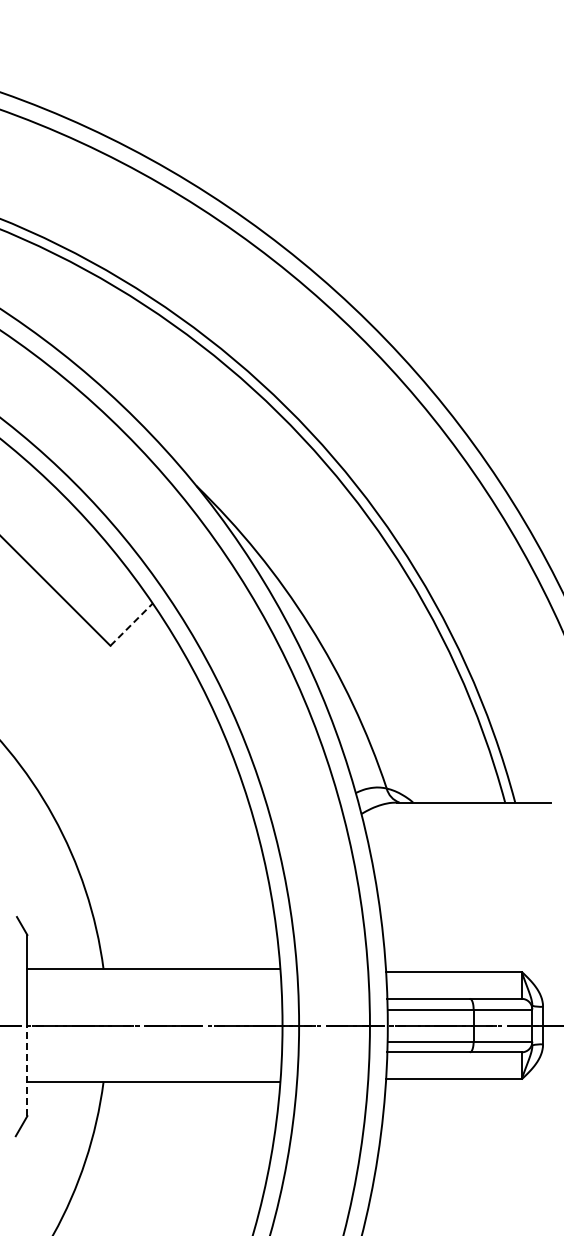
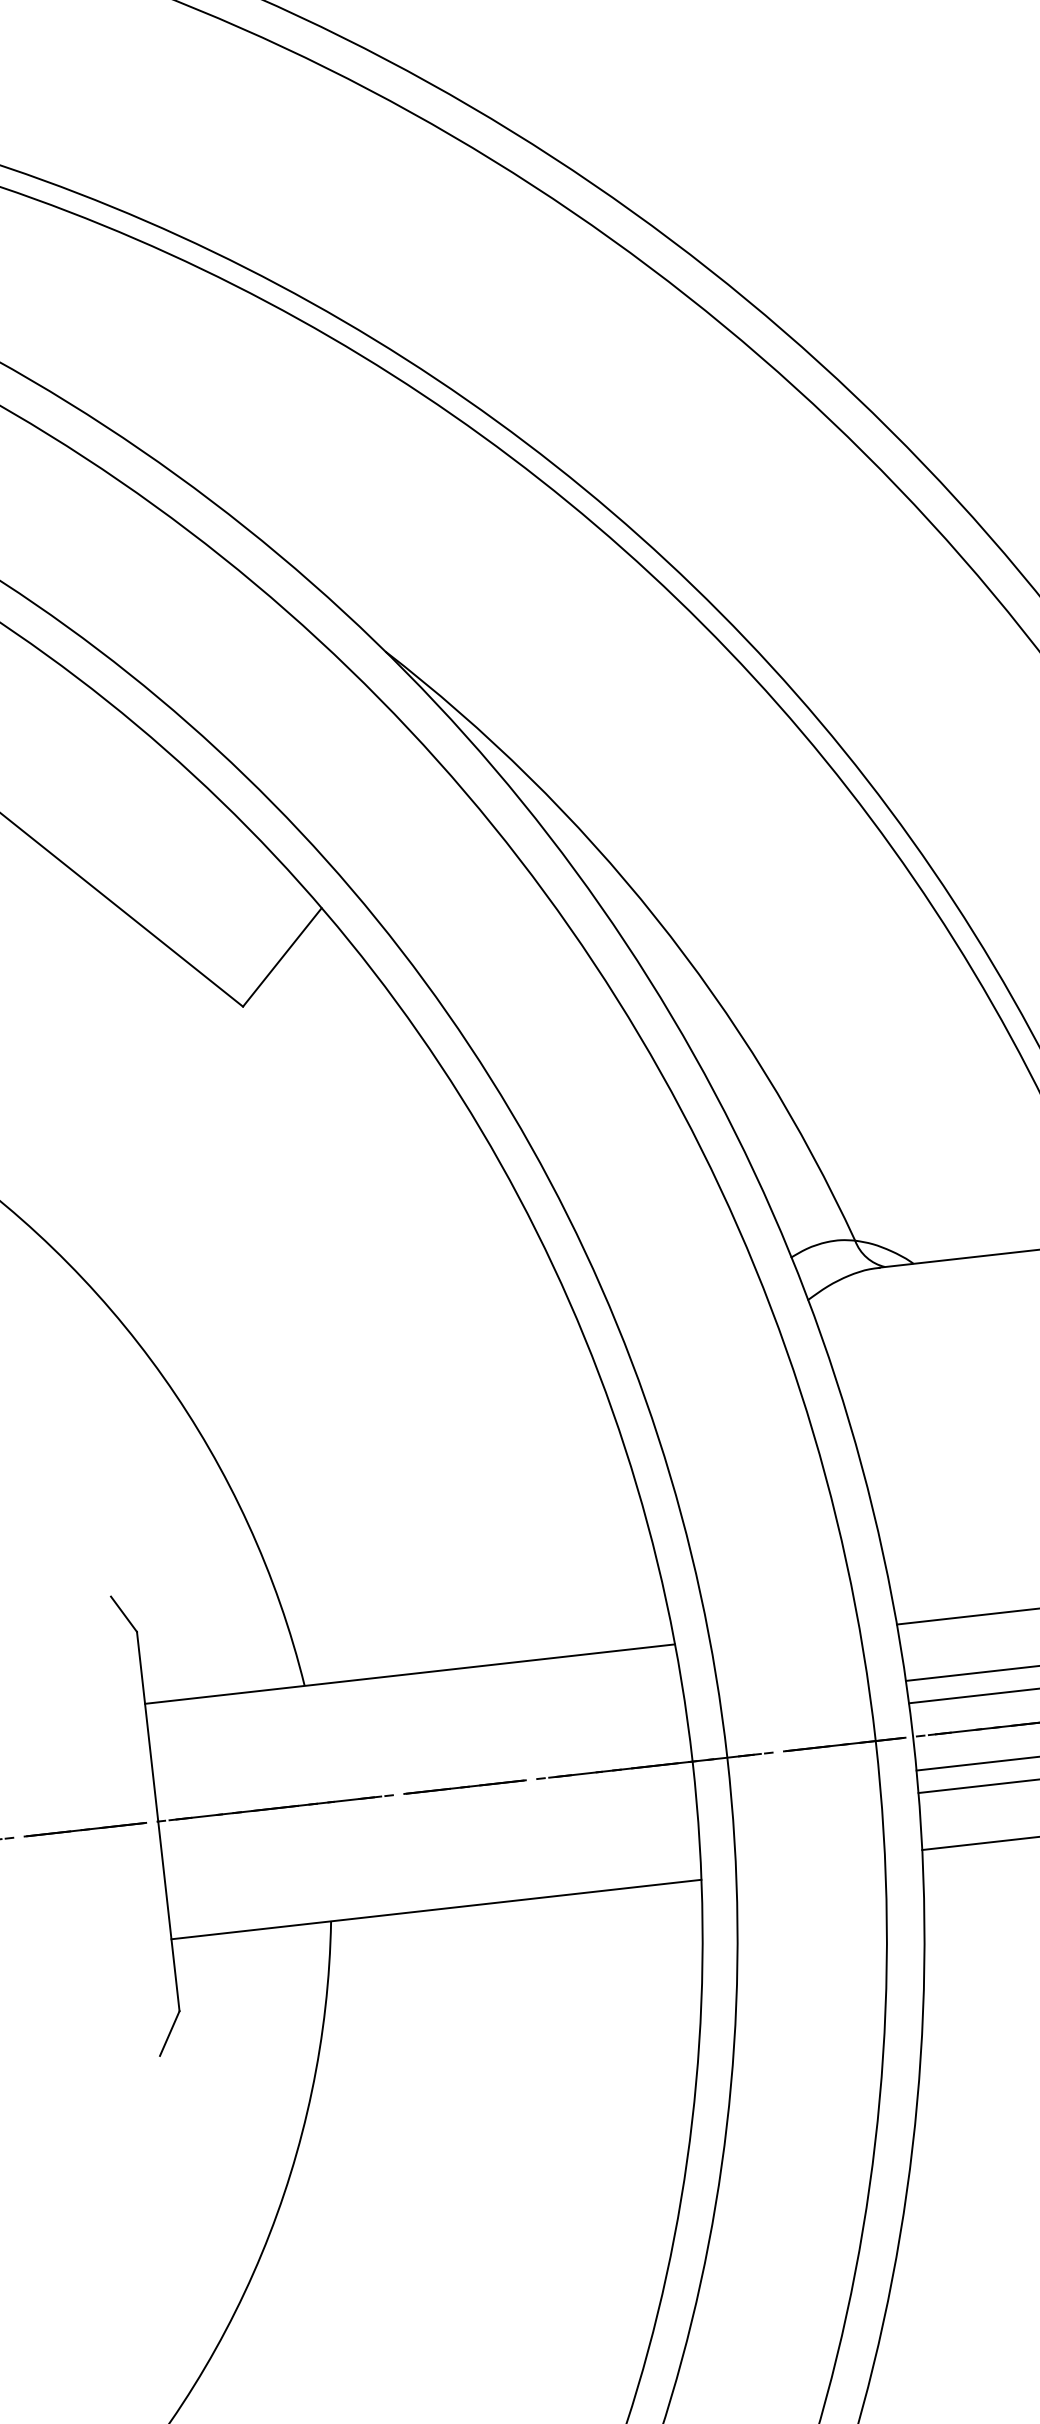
line: (131, 624) -> (282, 957), dashed -> solid
line: (27, 1070) -> (169, 1915), dashed -> solid

